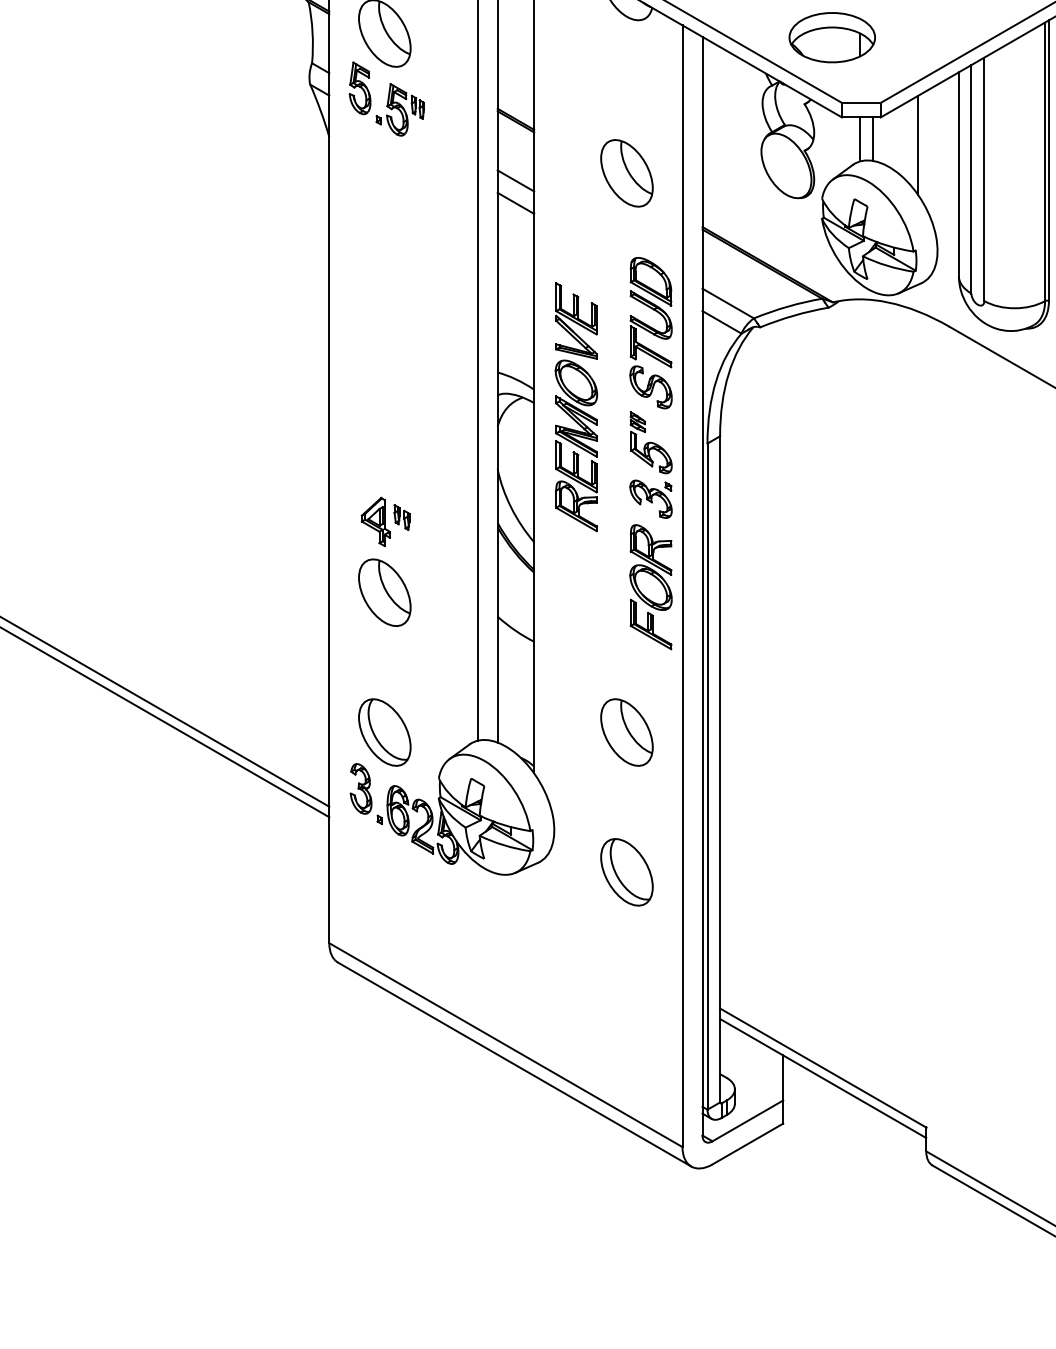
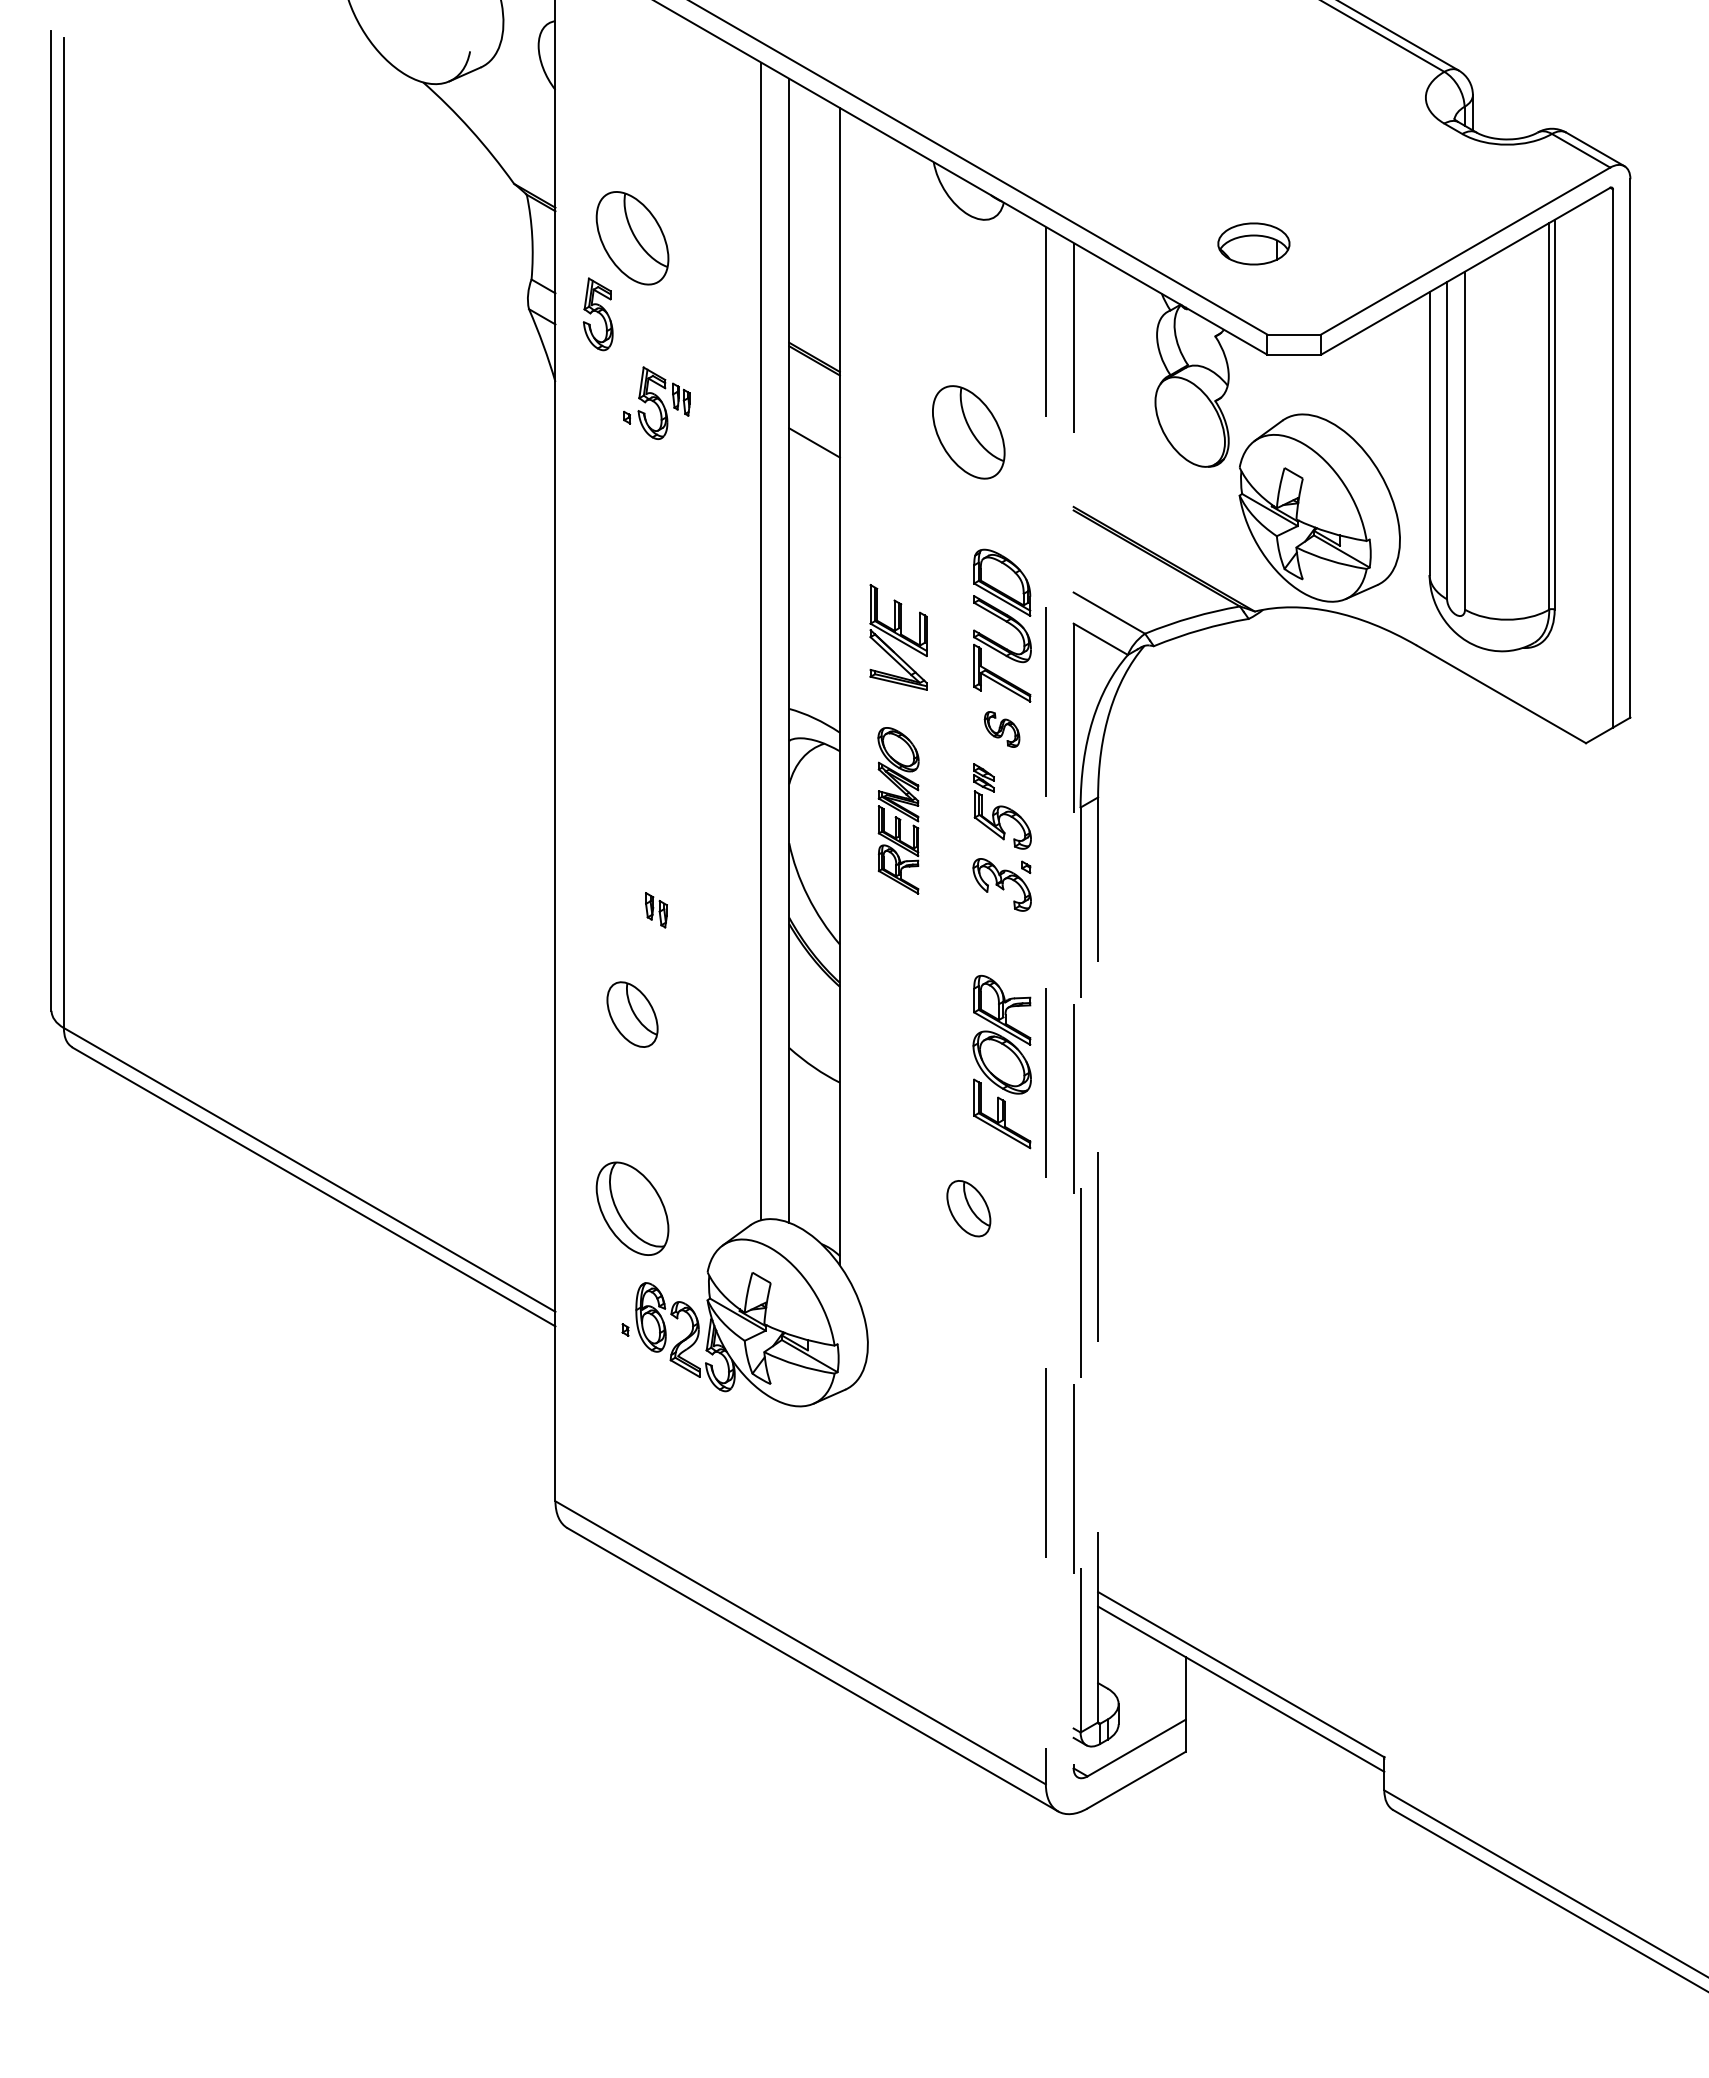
part: (832, 37) -> (1253, 243), size x0.6
part: (399, 109) -> (656, 402), moved
line: (860, 138) -> (1292, 384), removed
line: (873, 138) -> (1310, 384), removed
line: (917, 144) -> (1372, 392), removed
line: (515, 202) -> (814, 473), removed
part: (650, 387) -> (1001, 729), size x0.6
part: (576, 445) -> (898, 810), size x0.7
part: (375, 522) -> (619, 916), removed
part: (650, 586) -> (1001, 1061), moved
line: (682, 586) -> (1045, 1005), solid -> dashed
line: (702, 586) -> (1073, 1005), solid -> dashed
part: (384, 592) -> (632, 1014), size x0.7
part: (626, 732) -> (968, 1208), size x0.6
line: (720, 769) -> (1098, 1259), solid -> dashed
line: (707, 776) -> (1080, 1270), solid -> dashed
part: (361, 788) -> (599, 1286), removed
part: (626, 872) -> (968, 1402), removed

